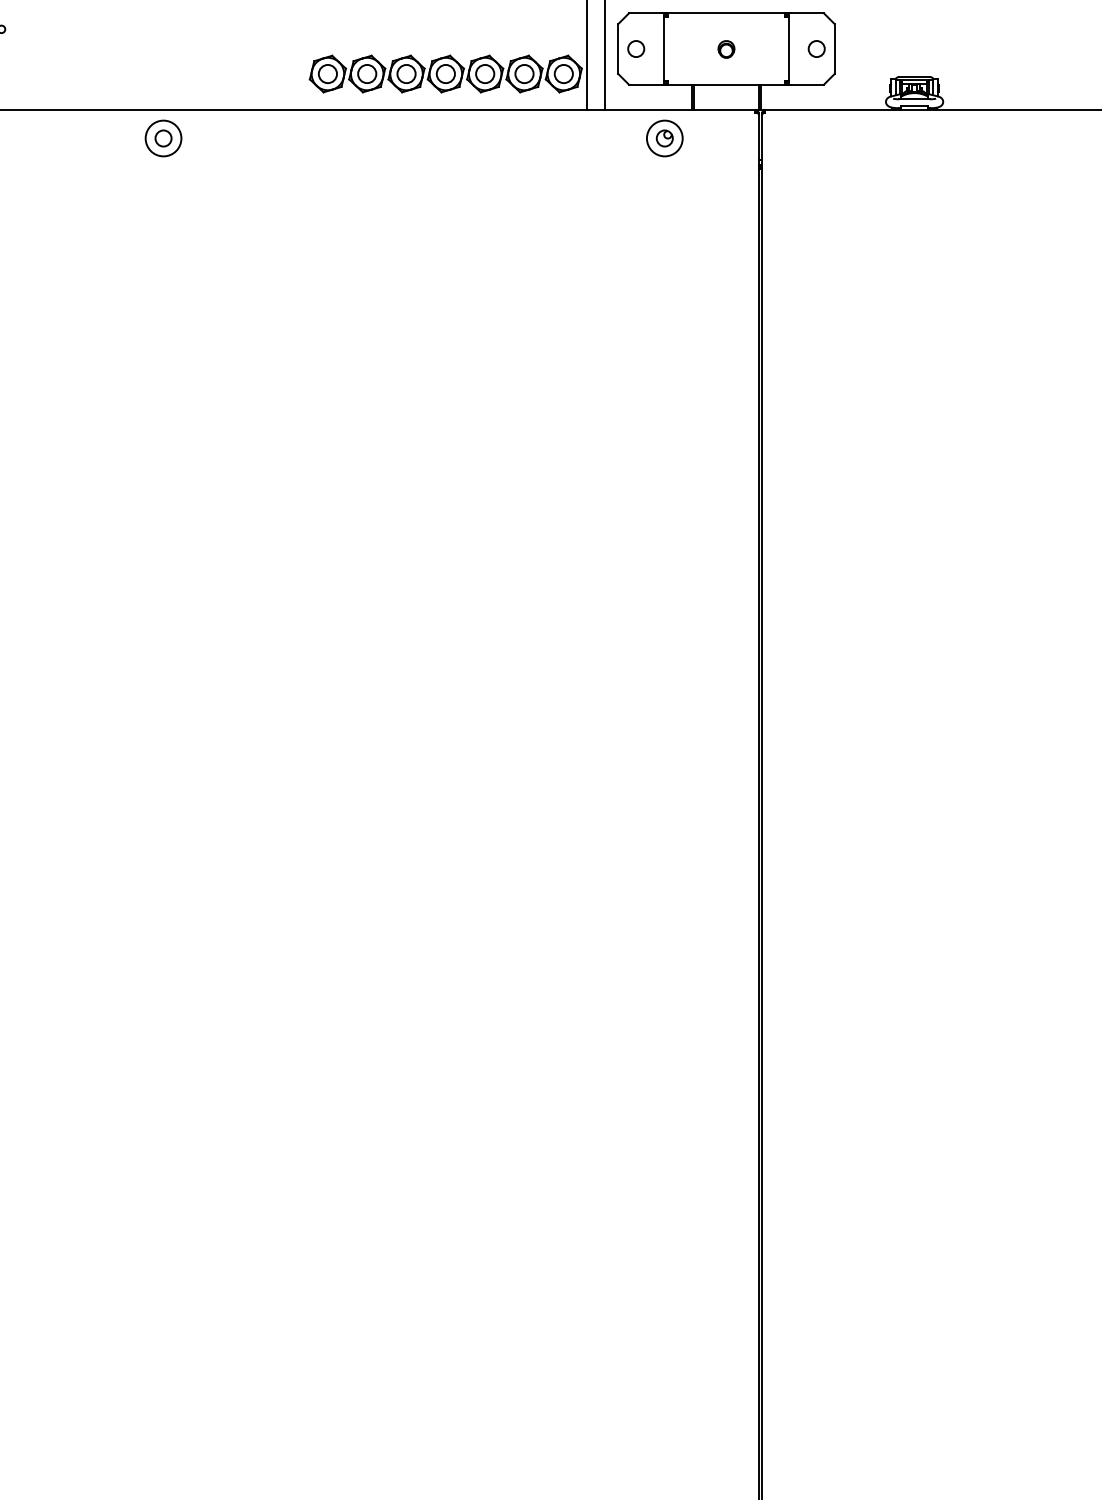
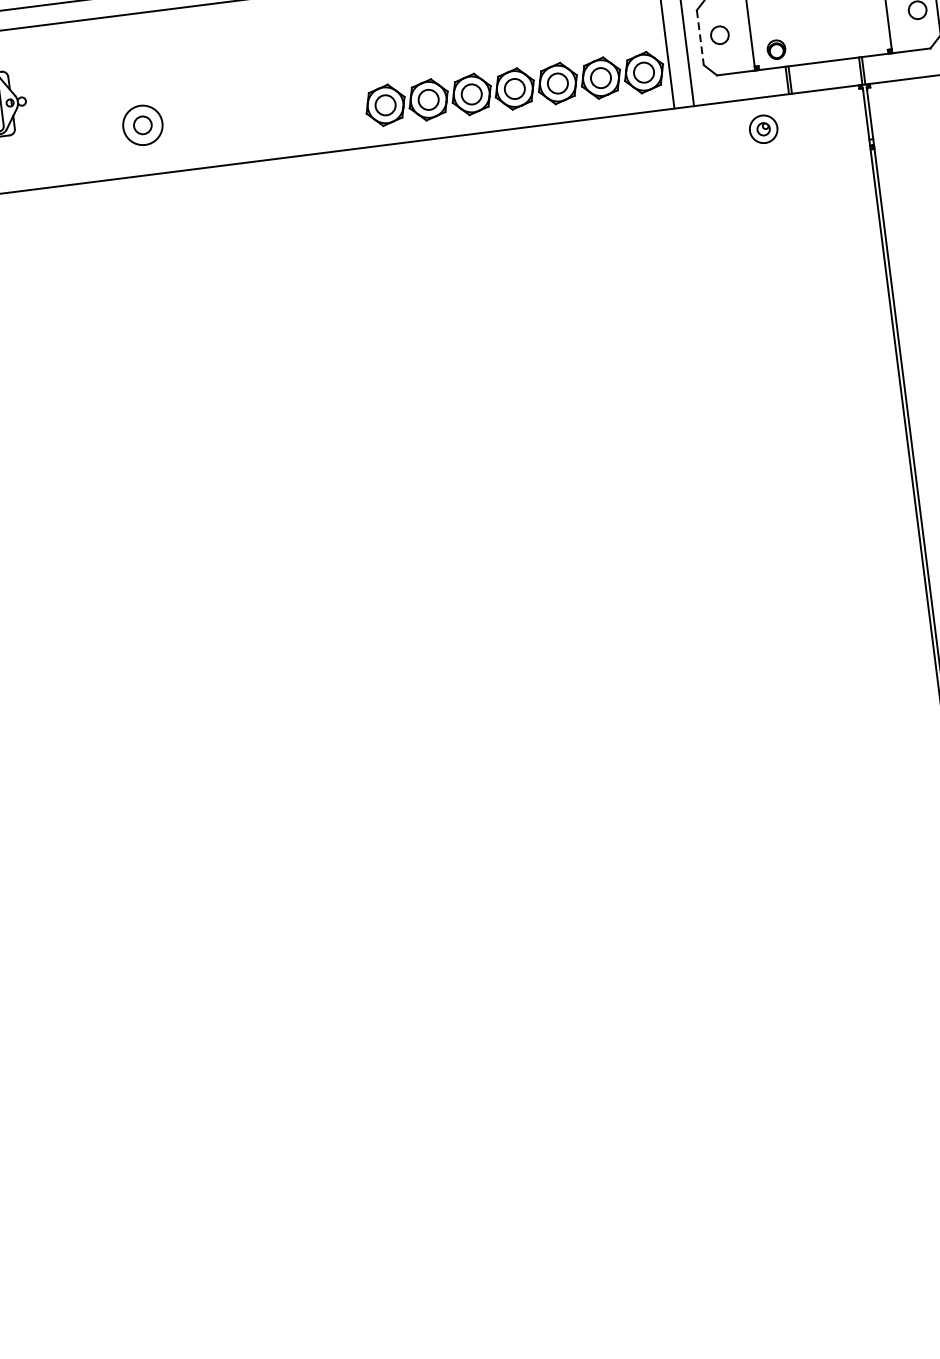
line: (618, 49) -> (700, 38), solid -> dashed
part: (726, 49) -> (776, 49), moved
part: (163, 138) -> (142, 125), moved
part: (664, 138) -> (763, 129), size x0.7

